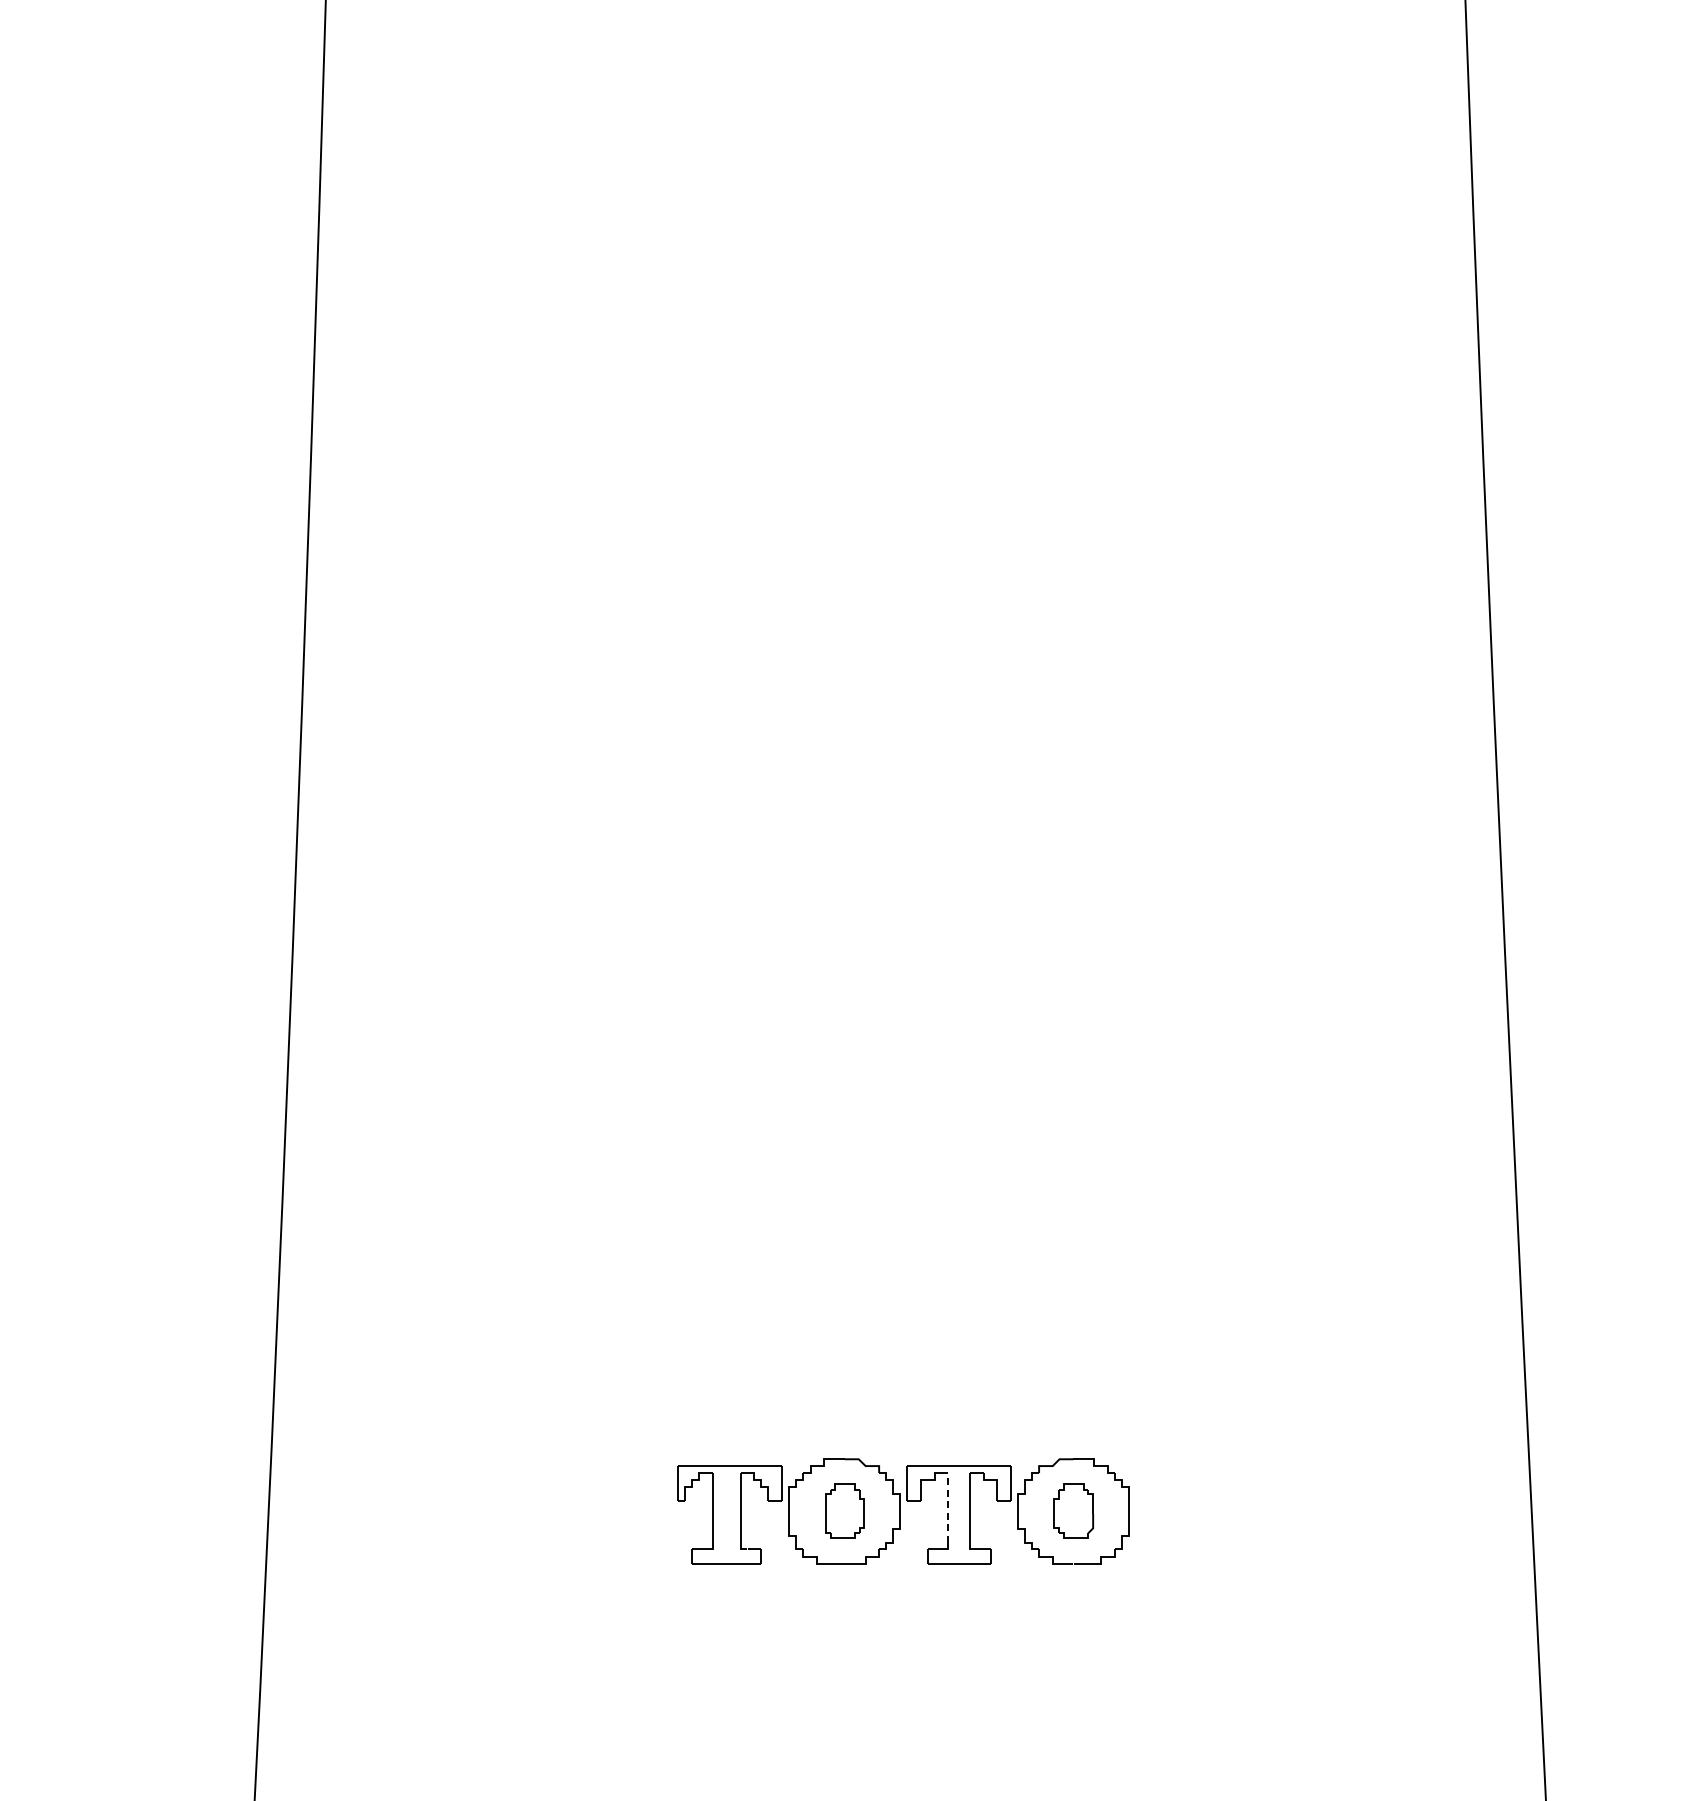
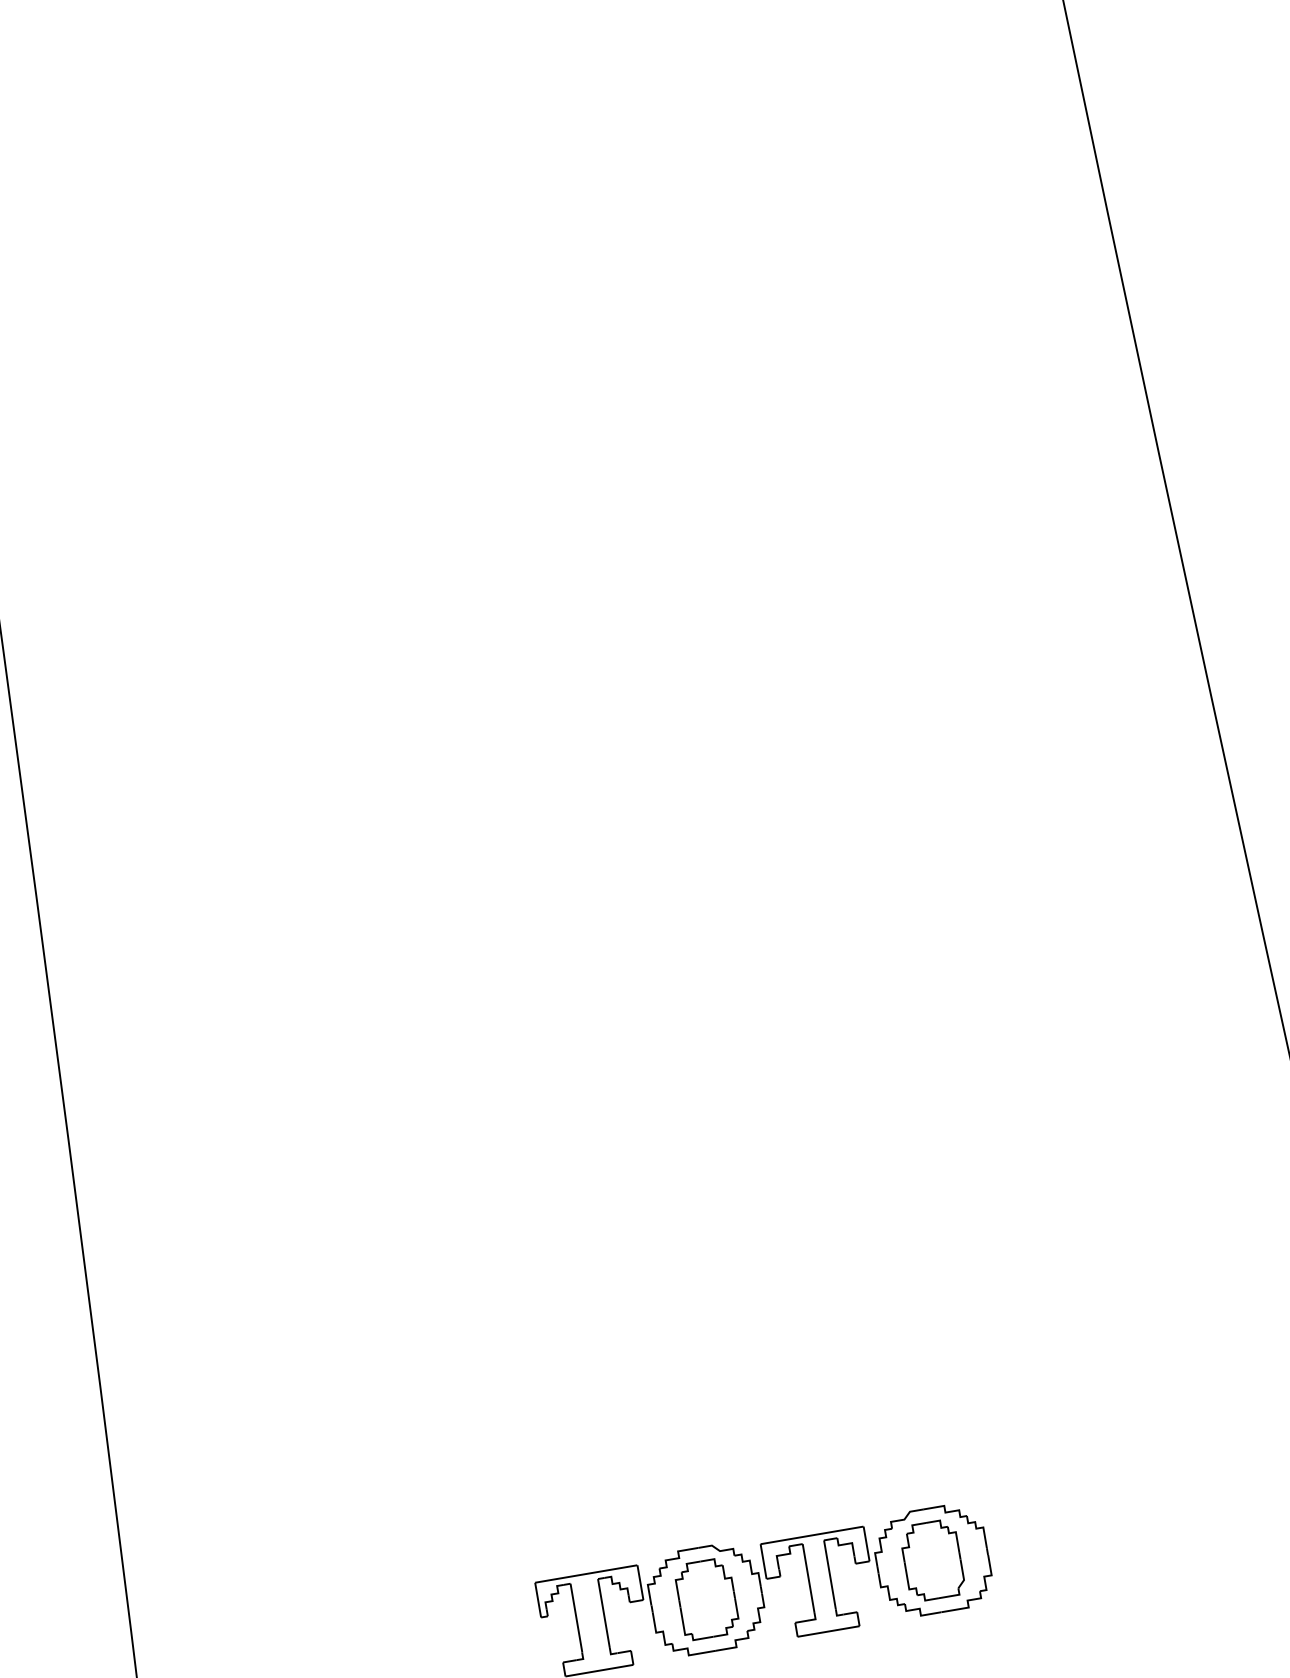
line: (948, 1507) -> (808, 1578), dashed -> solid
part: (844, 1510) -> (706, 1598), size x1.43
part: (1073, 1510) -> (932, 1559), size x1.43

